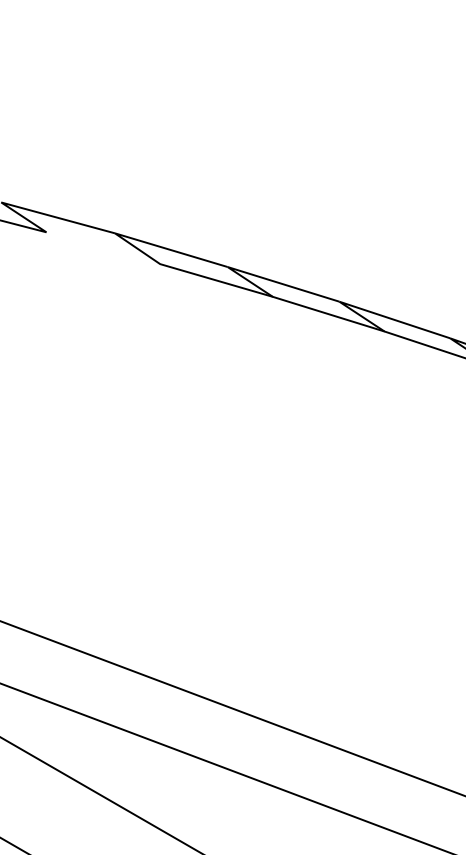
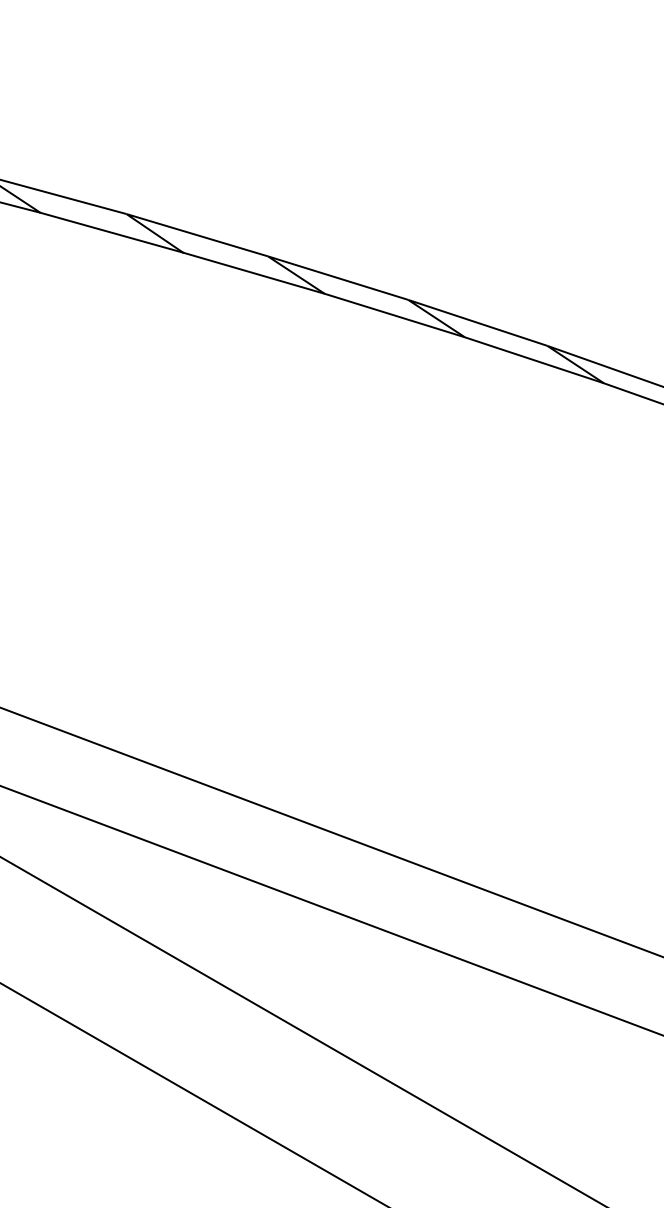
line: (103, 248) -> (111, 232), added

